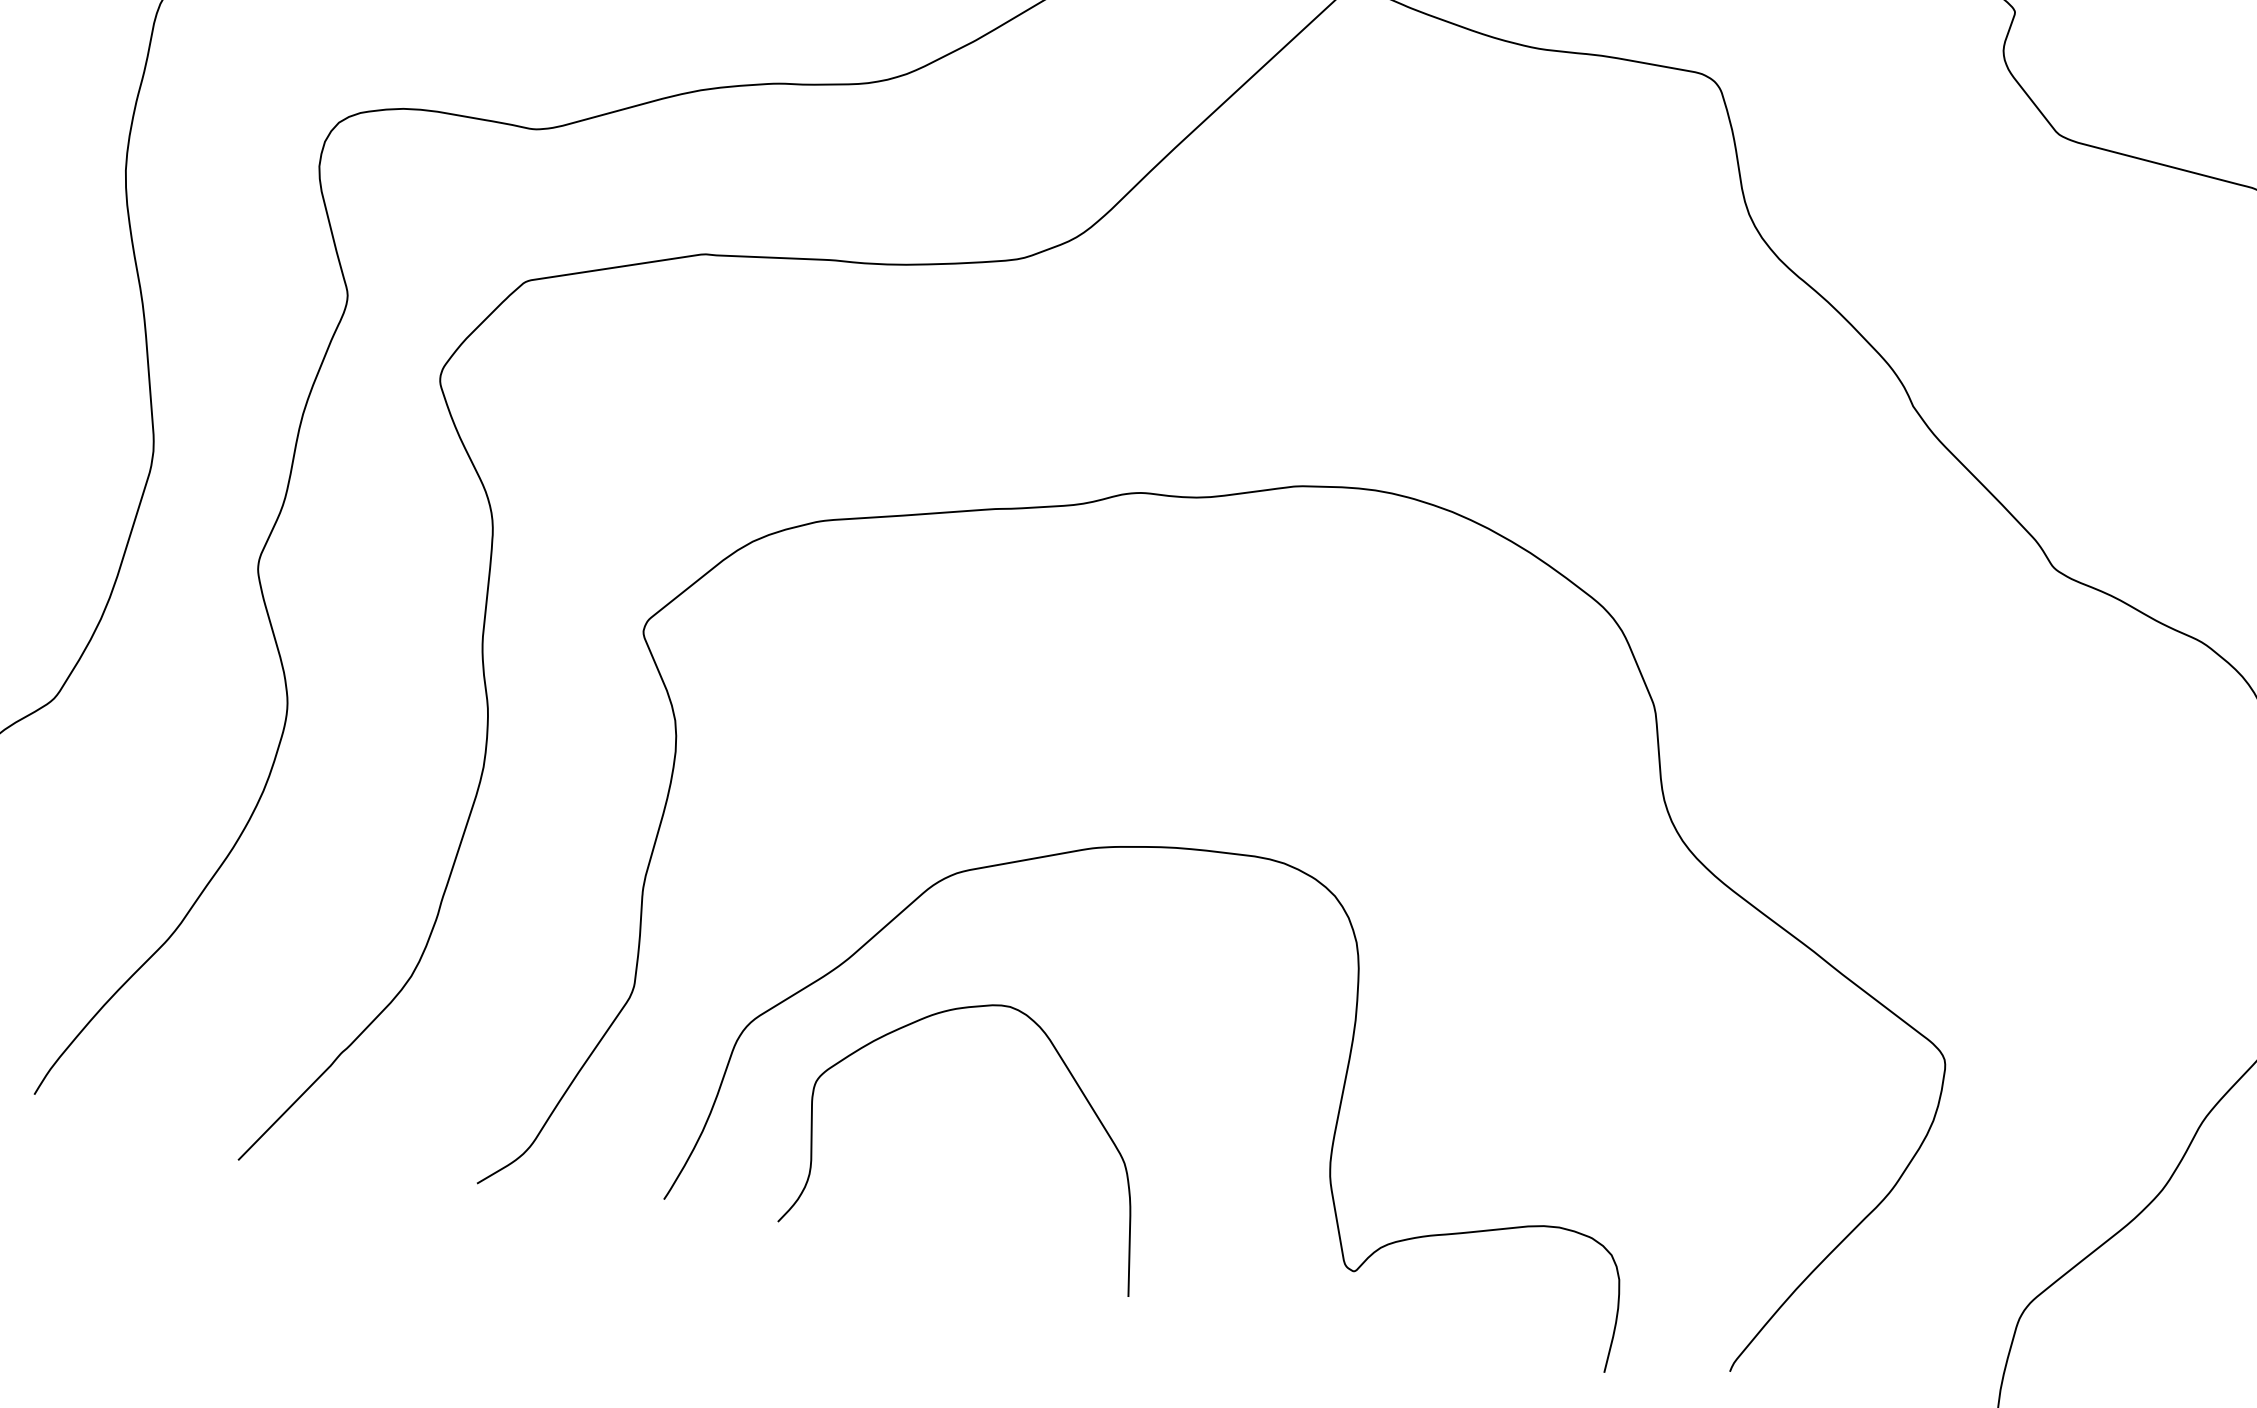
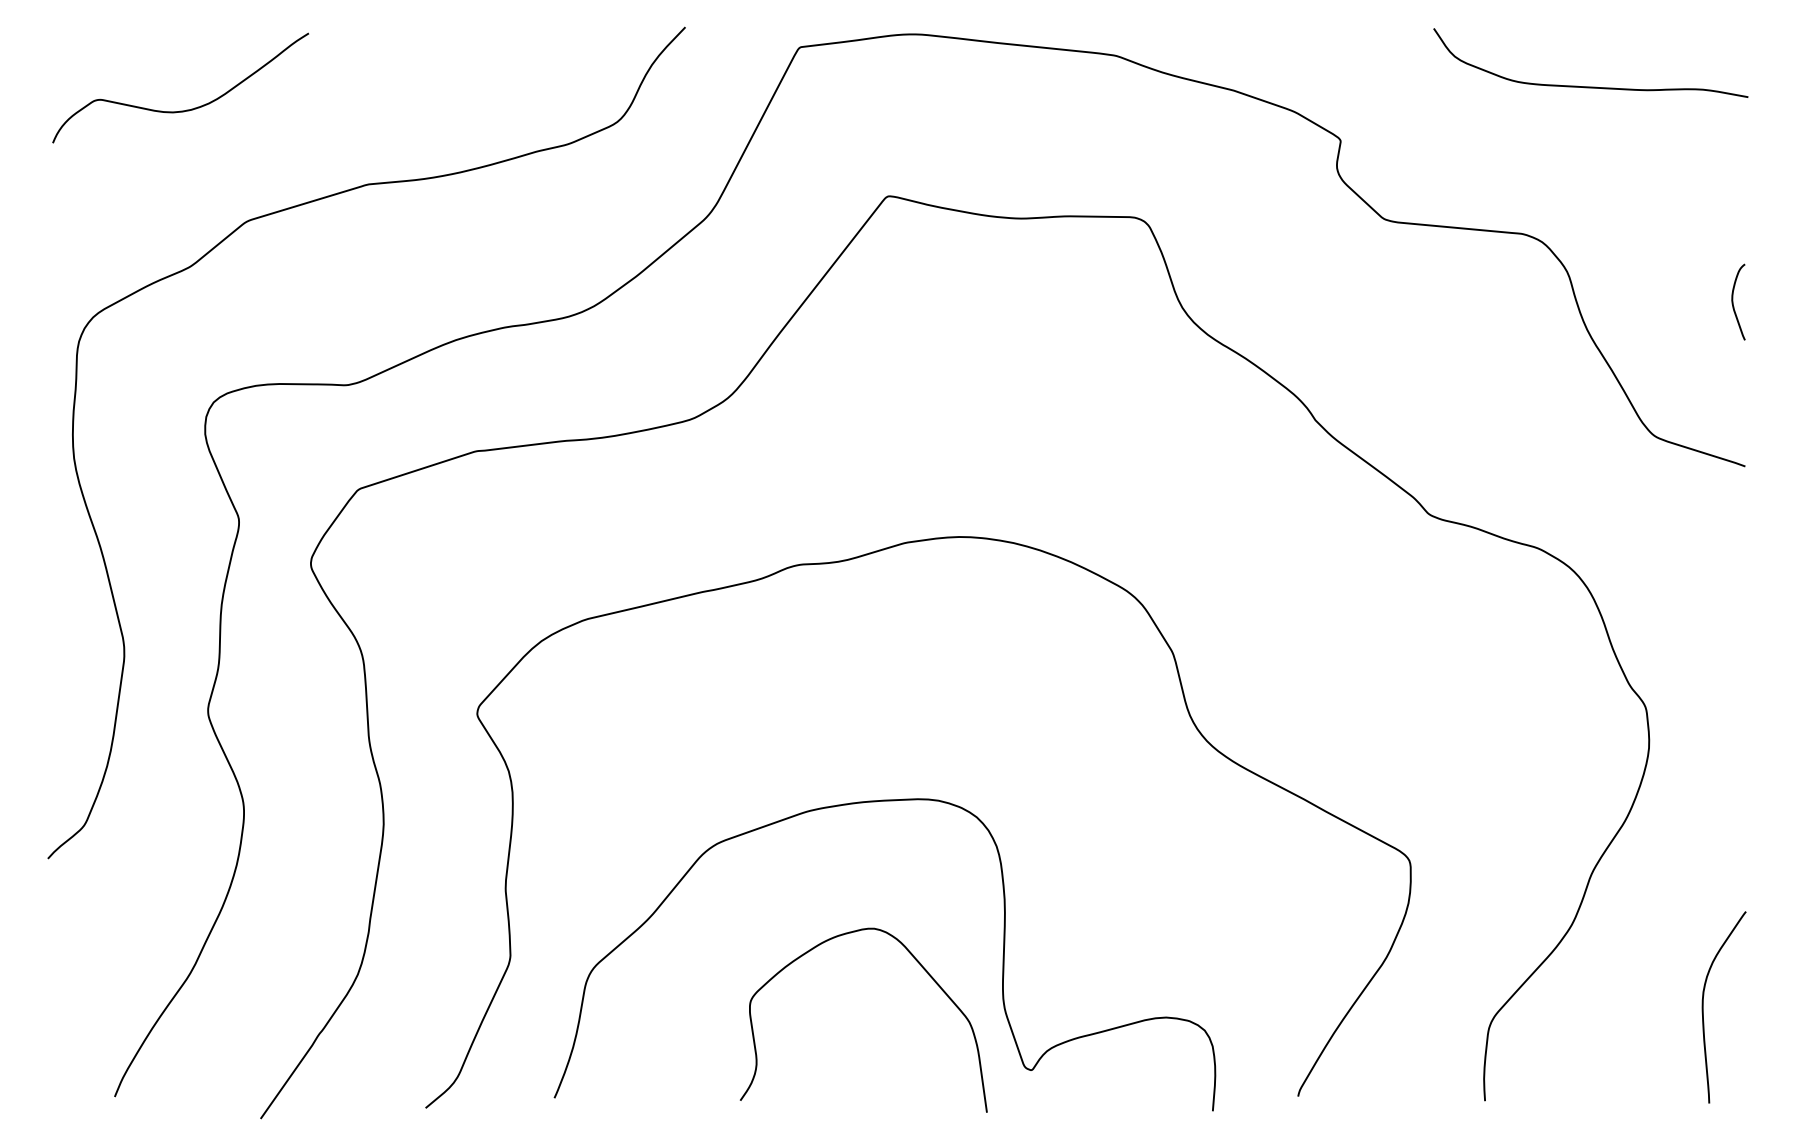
curve: (1068, 1073) -> (921, 967), moved

